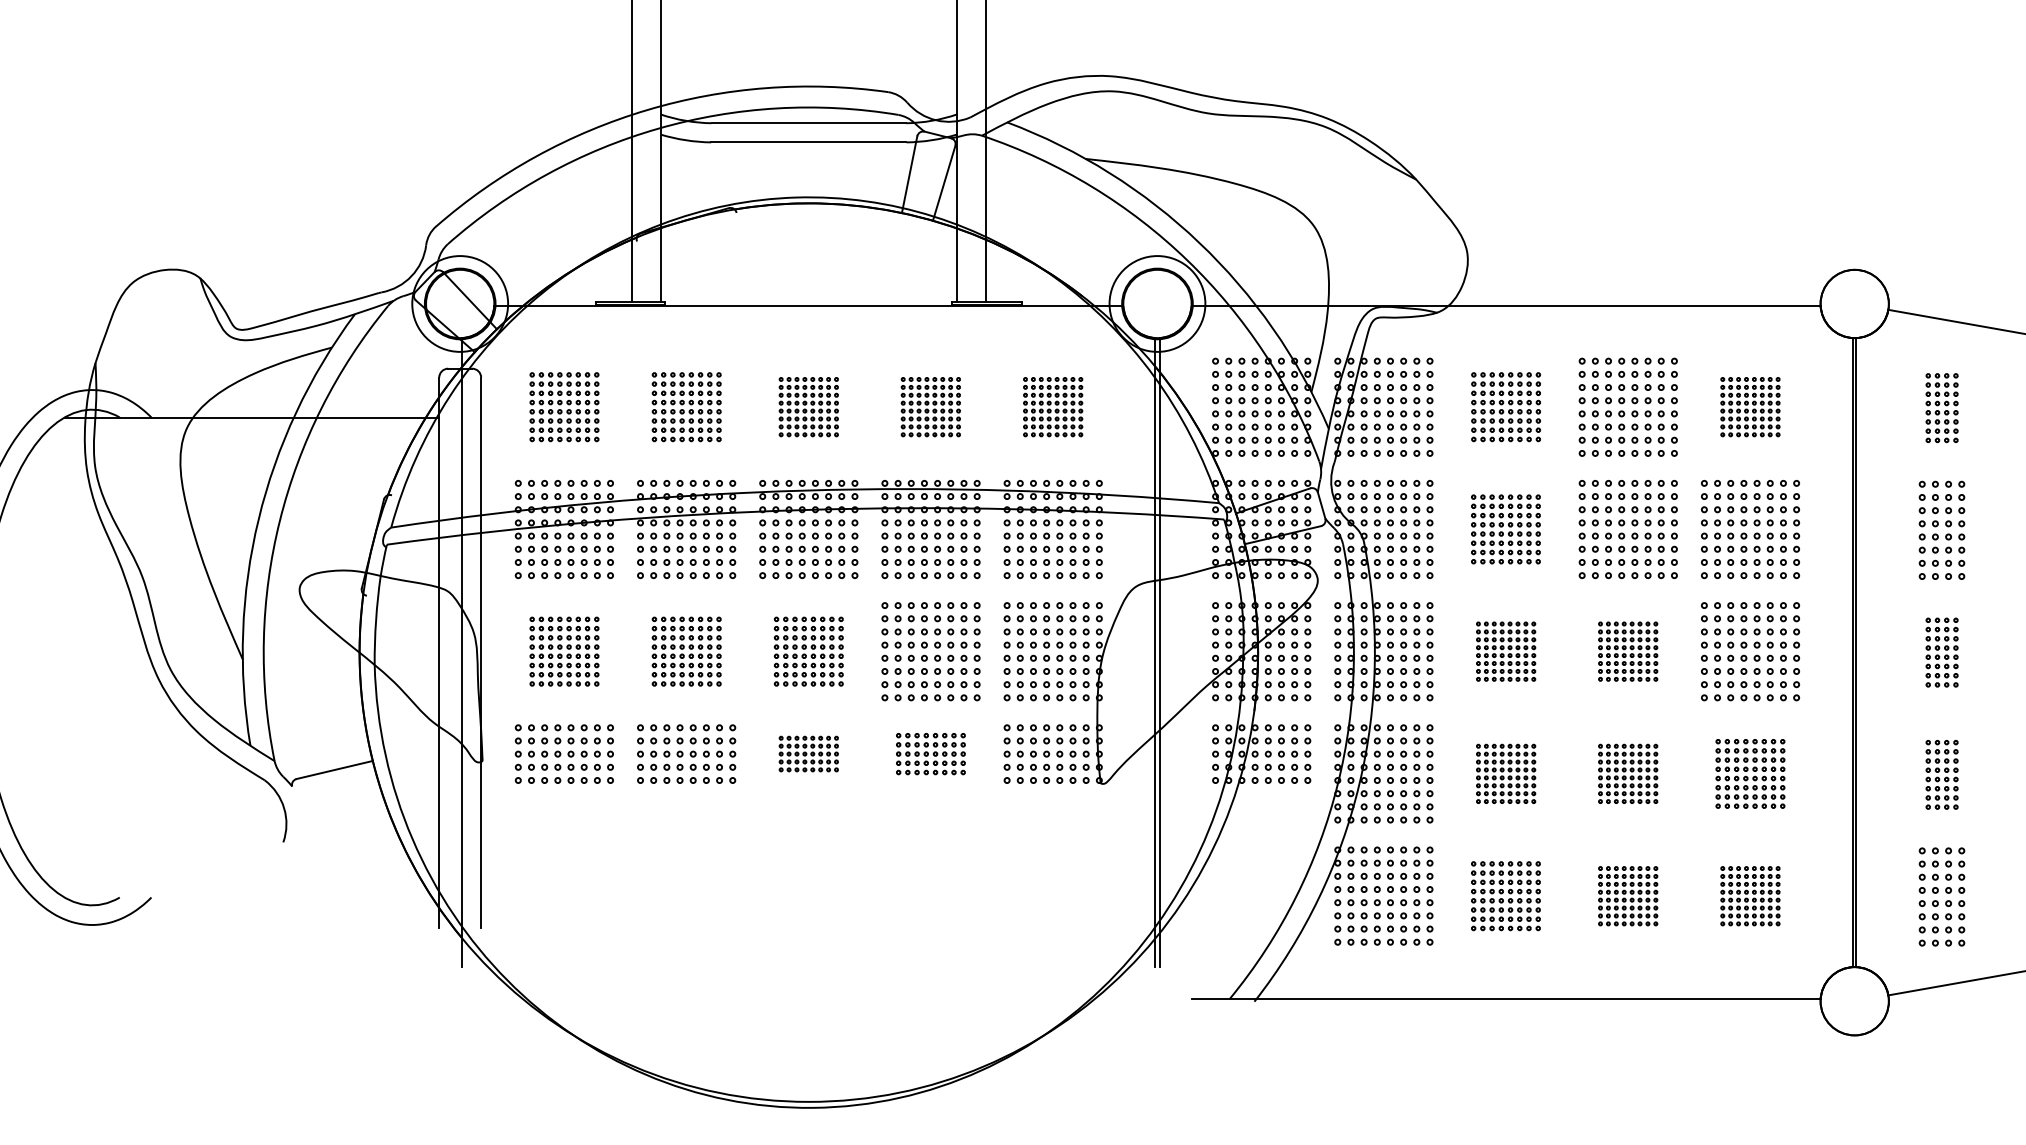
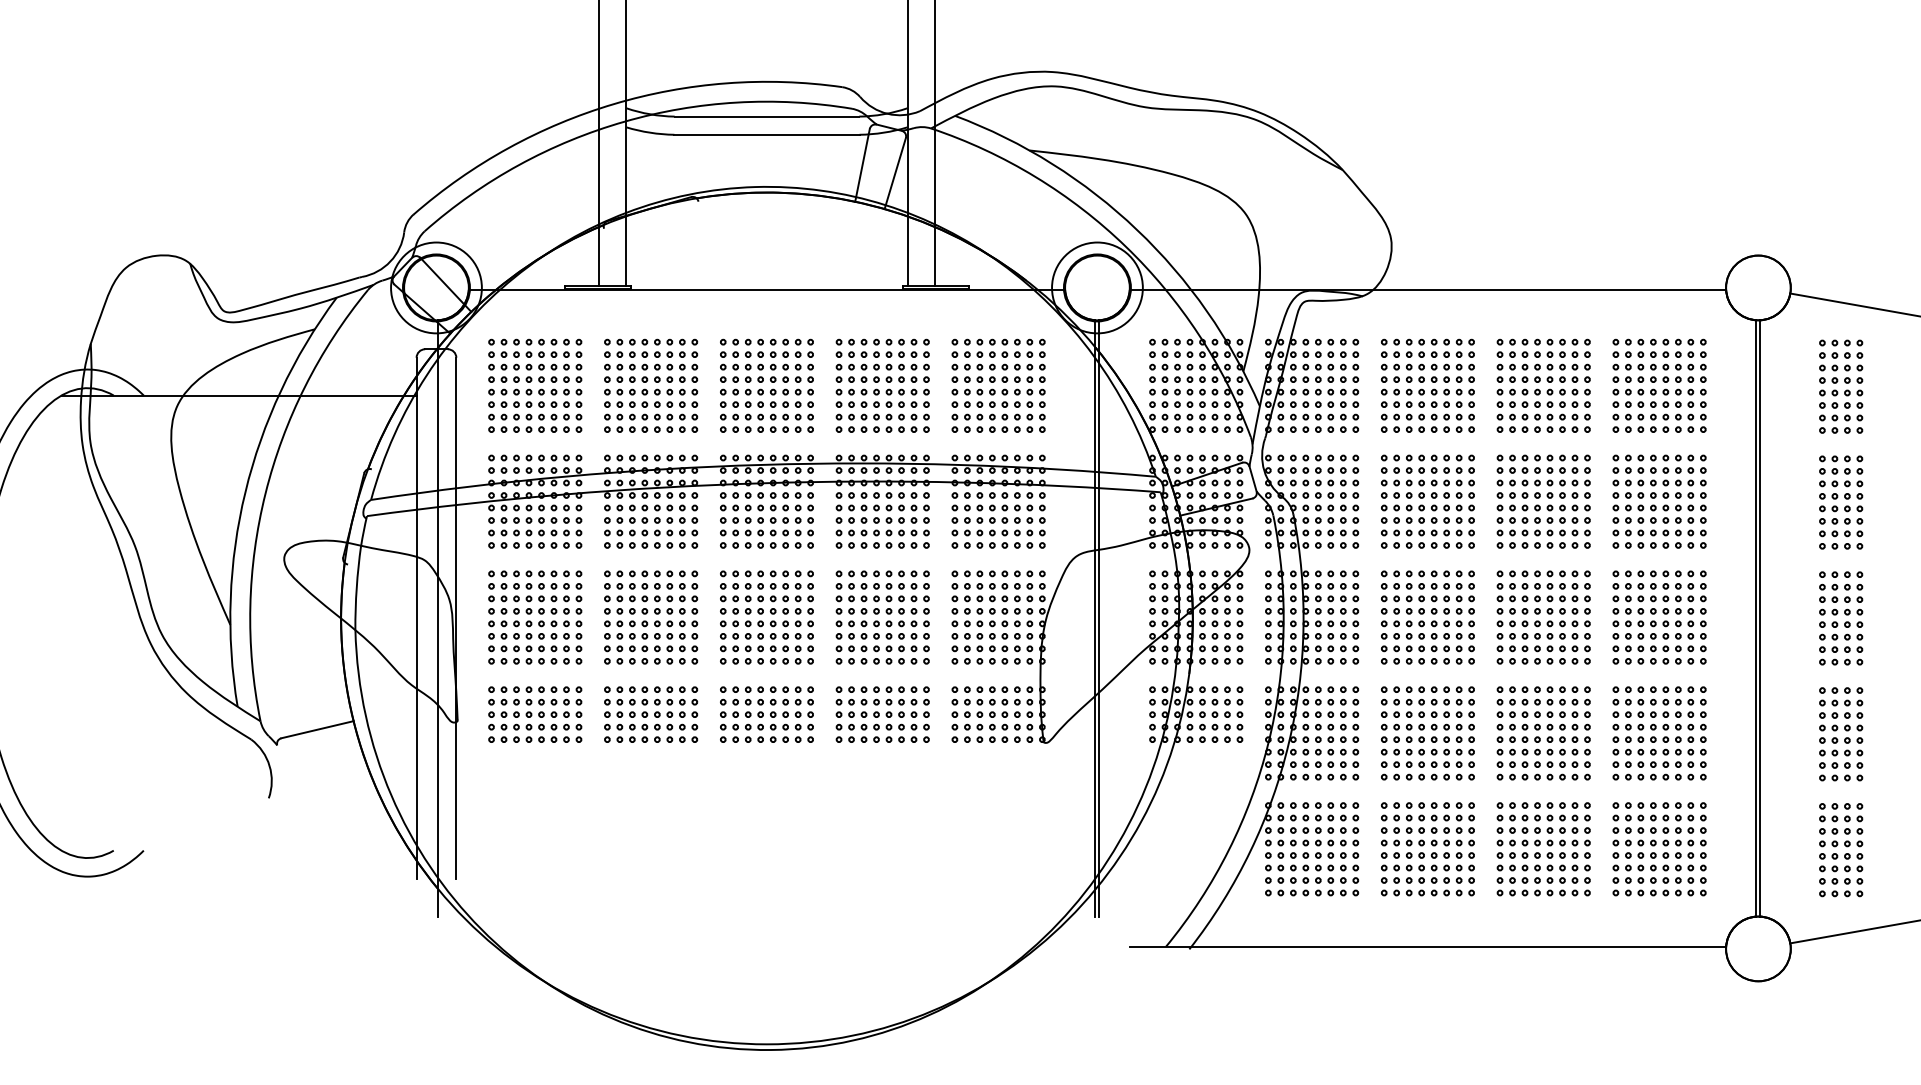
part: (564, 406) -> (535, 385), size x1.43
part: (687, 406) -> (651, 385), size x1.43
part: (808, 406) -> (766, 385), size x1.67
part: (930, 406) -> (882, 385), size x1.67
part: (1053, 406) -> (998, 385), size x1.67
part: (1505, 406) -> (1427, 385), size x1.43
part: (1750, 406) -> (1659, 385), size x1.67
part: (1942, 407) -> (1841, 386), size x1.43
part: (1505, 529) -> (1427, 501), size x1.43
part: (564, 651) -> (535, 617), size x1.43
part: (687, 651) -> (651, 617), size x1.43
part: (808, 651) -> (766, 617), size x1.43
part: (1505, 651) -> (1427, 617), size x1.67
part: (1628, 651) -> (1543, 617), size x1.67
part: (1942, 652) -> (1841, 618), size x1.43
part: (808, 753) -> (766, 714), size x1.67
part: (930, 753) -> (882, 714), size x1.43
part: (1505, 773) -> (1427, 733), size x1.67
part: (1628, 773) -> (1543, 733), size x1.67
part: (1750, 773) -> (1659, 733), size x1.43
part: (1942, 775) -> (1841, 734), size x1.43
part: (1505, 896) -> (1427, 849), size x1.43
part: (1628, 896) -> (1543, 849), size x1.67
part: (1750, 896) -> (1659, 849), size x1.67

